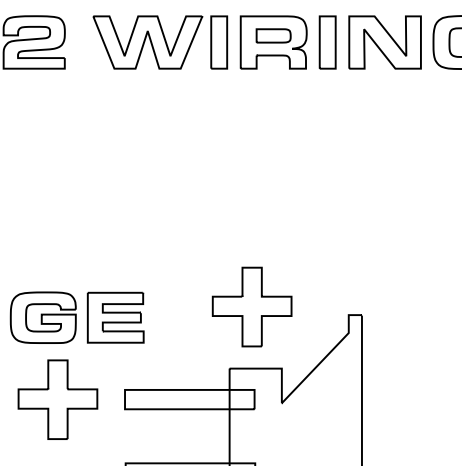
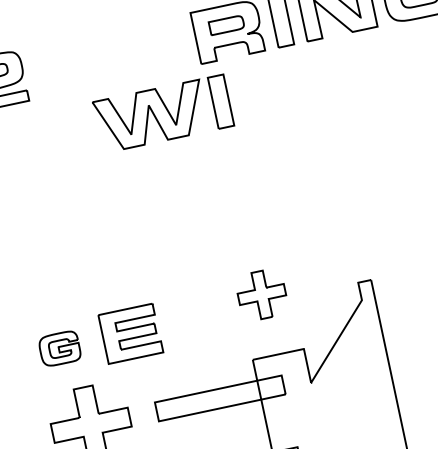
part: (160, 42) -> (163, 113), moved
part: (251, 306) -> (261, 294), size x0.6
part: (42, 317) -> (59, 348), size x0.6

